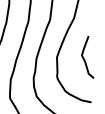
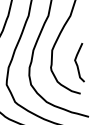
curve: (84, 58) -> (77, 63), moved

